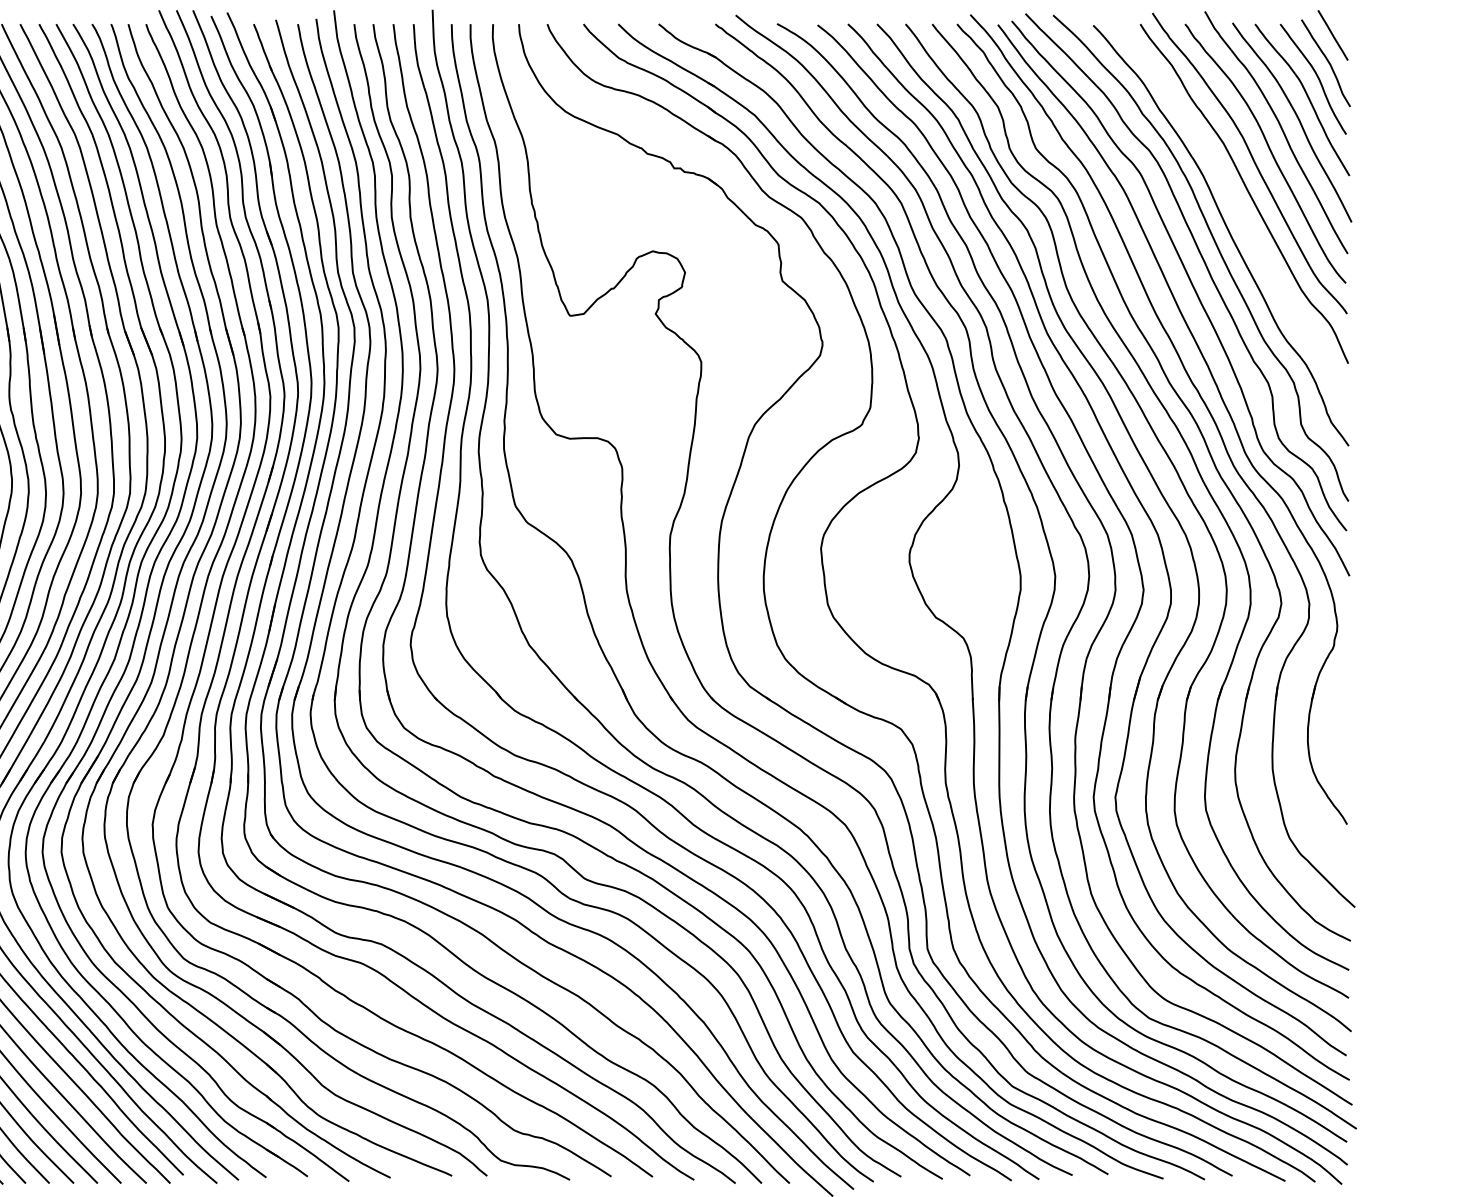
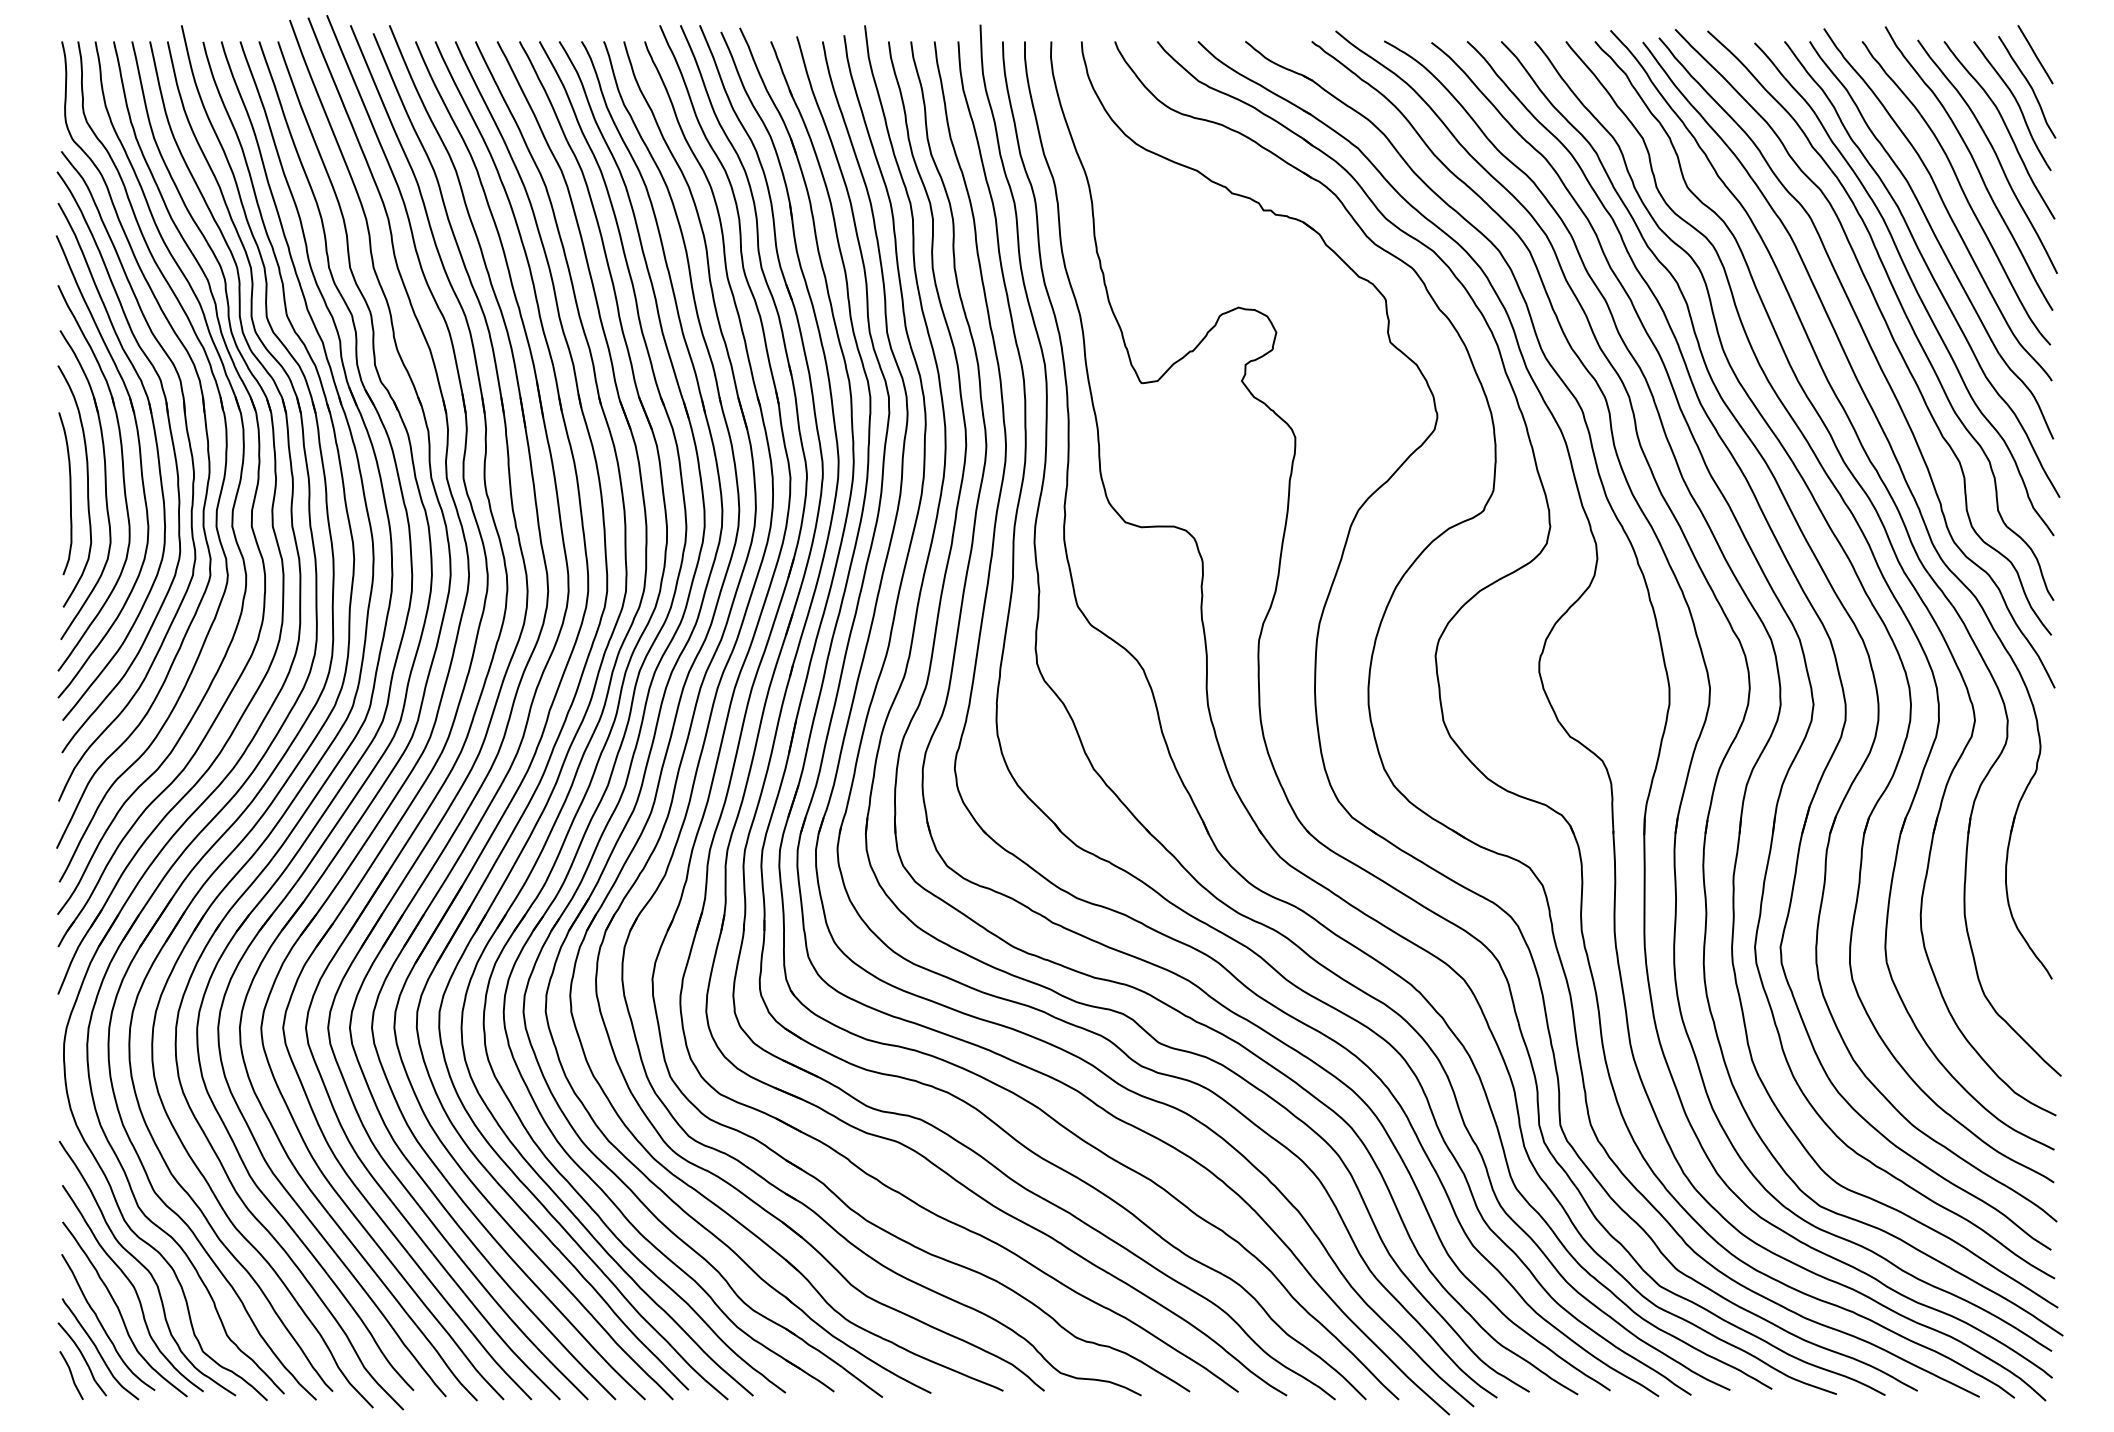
curve: (1240, 217) -> (1926, 267), added

